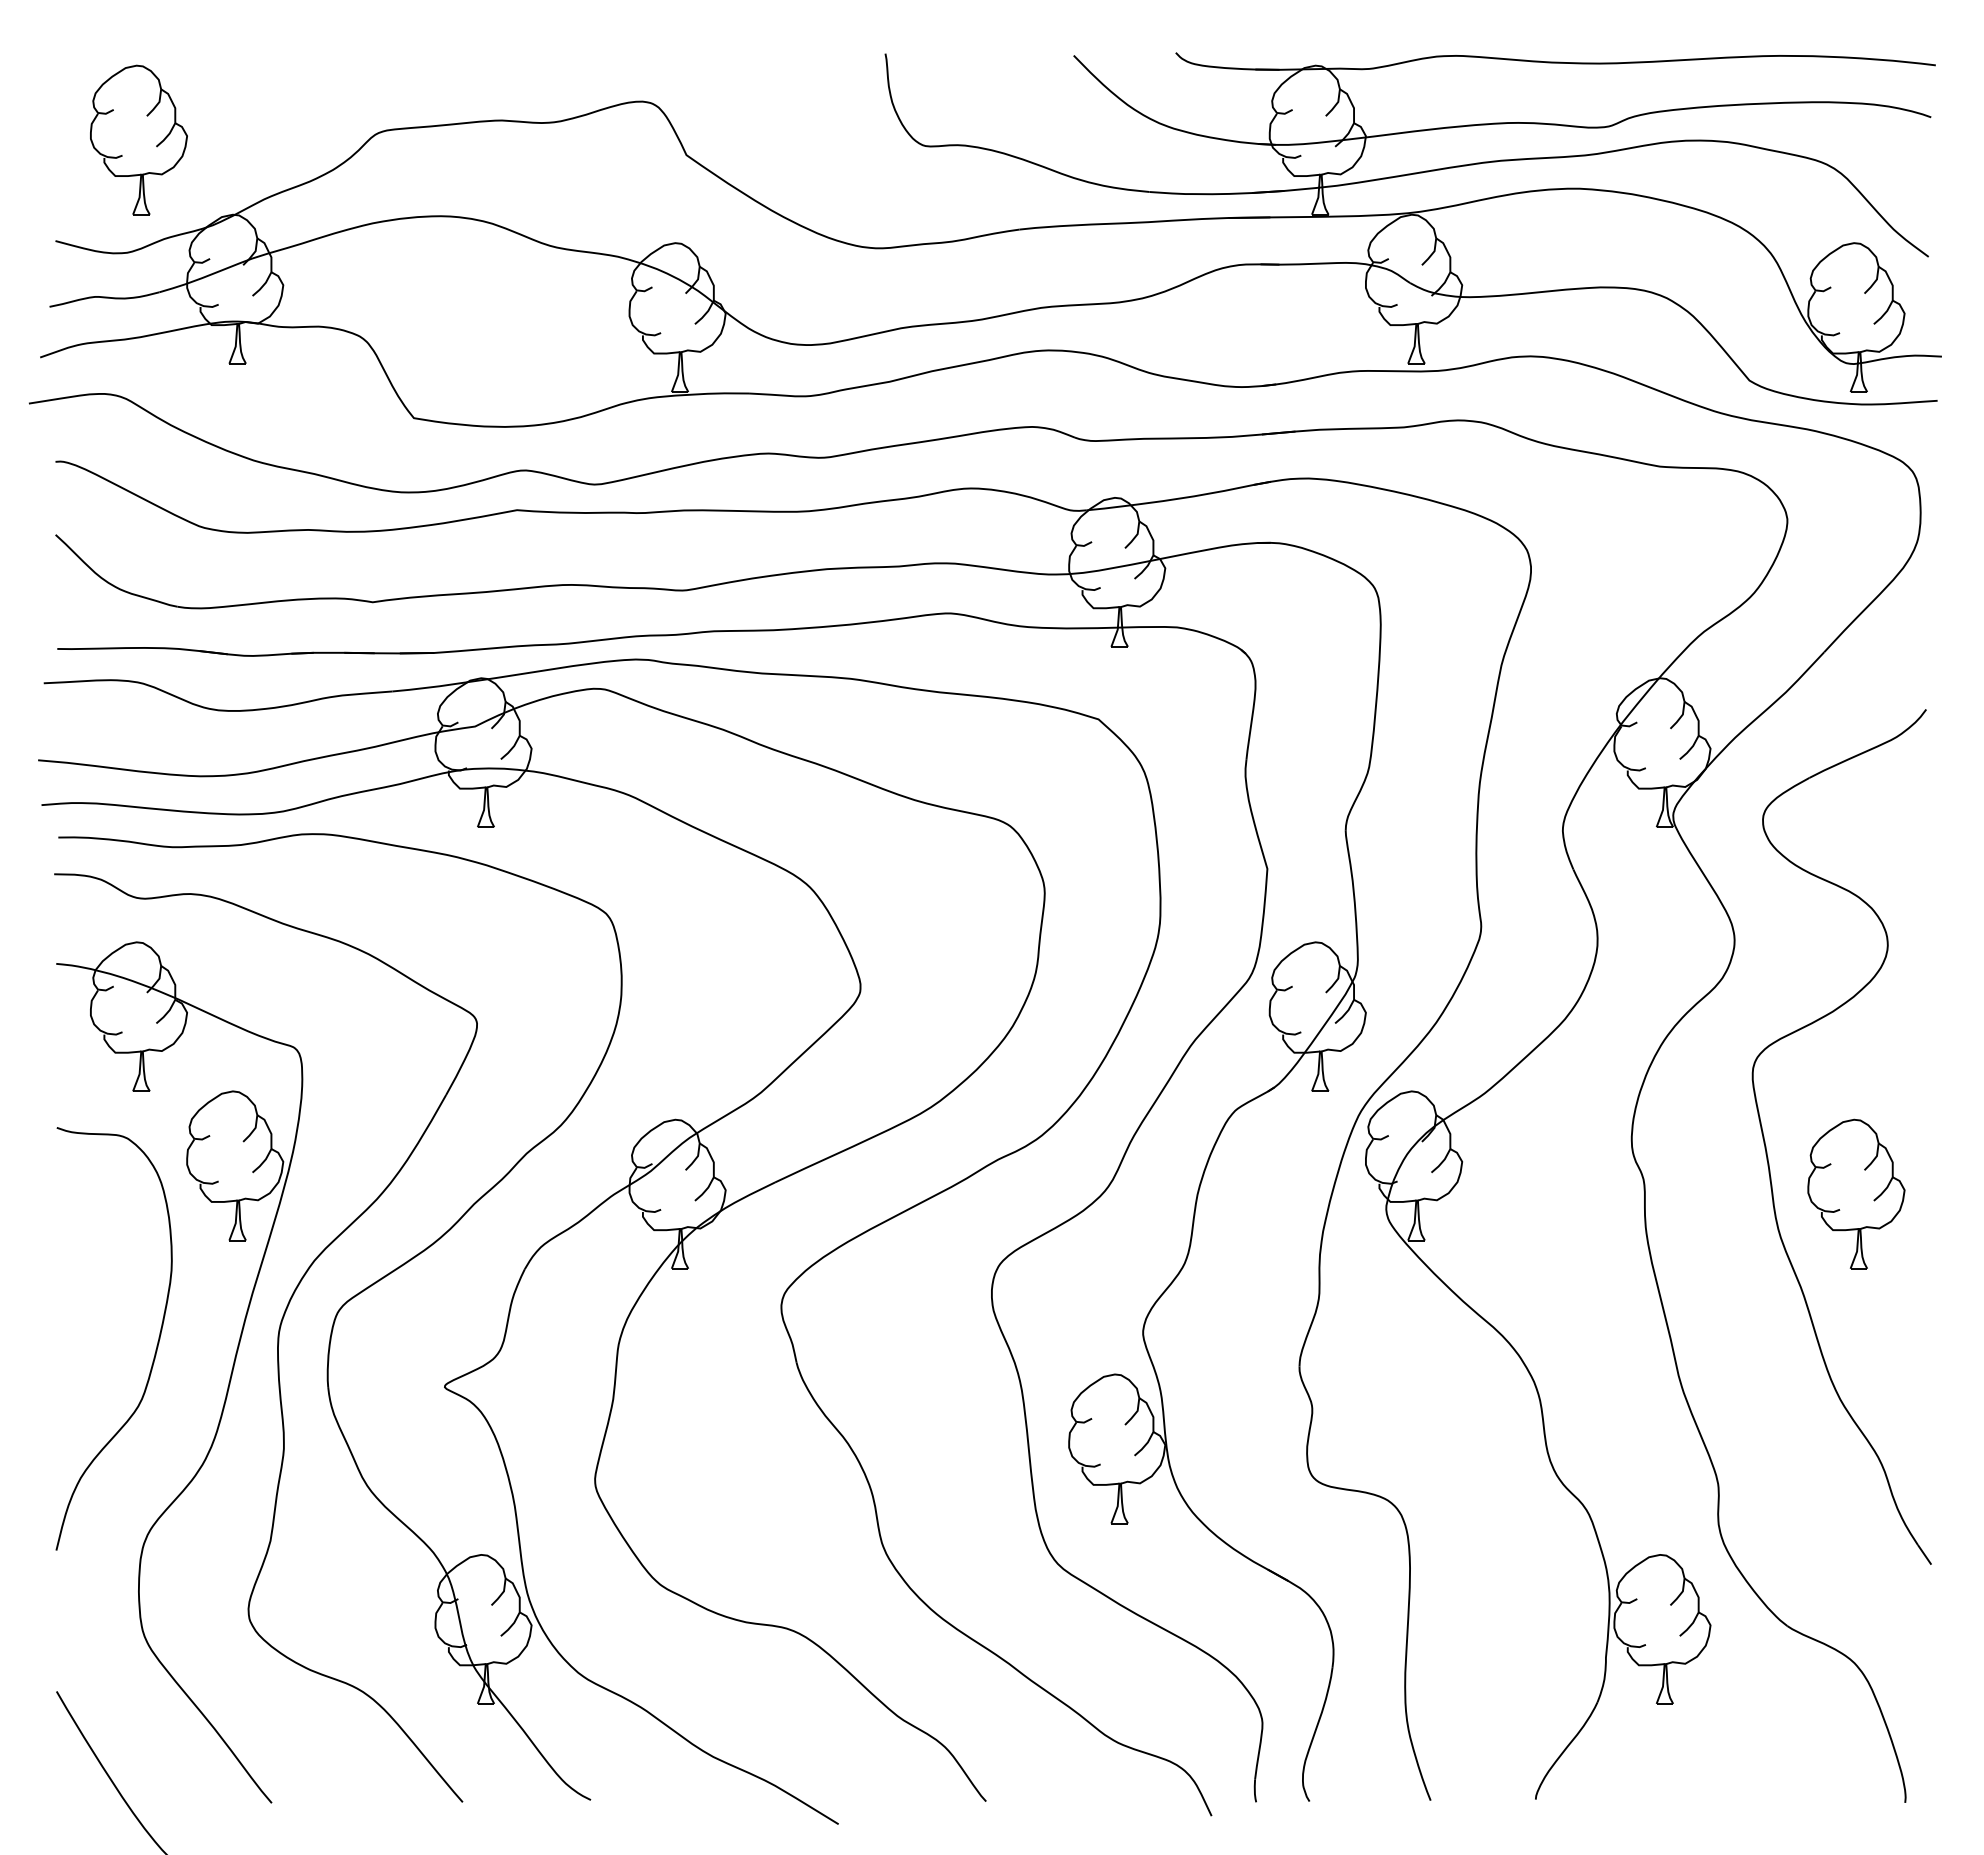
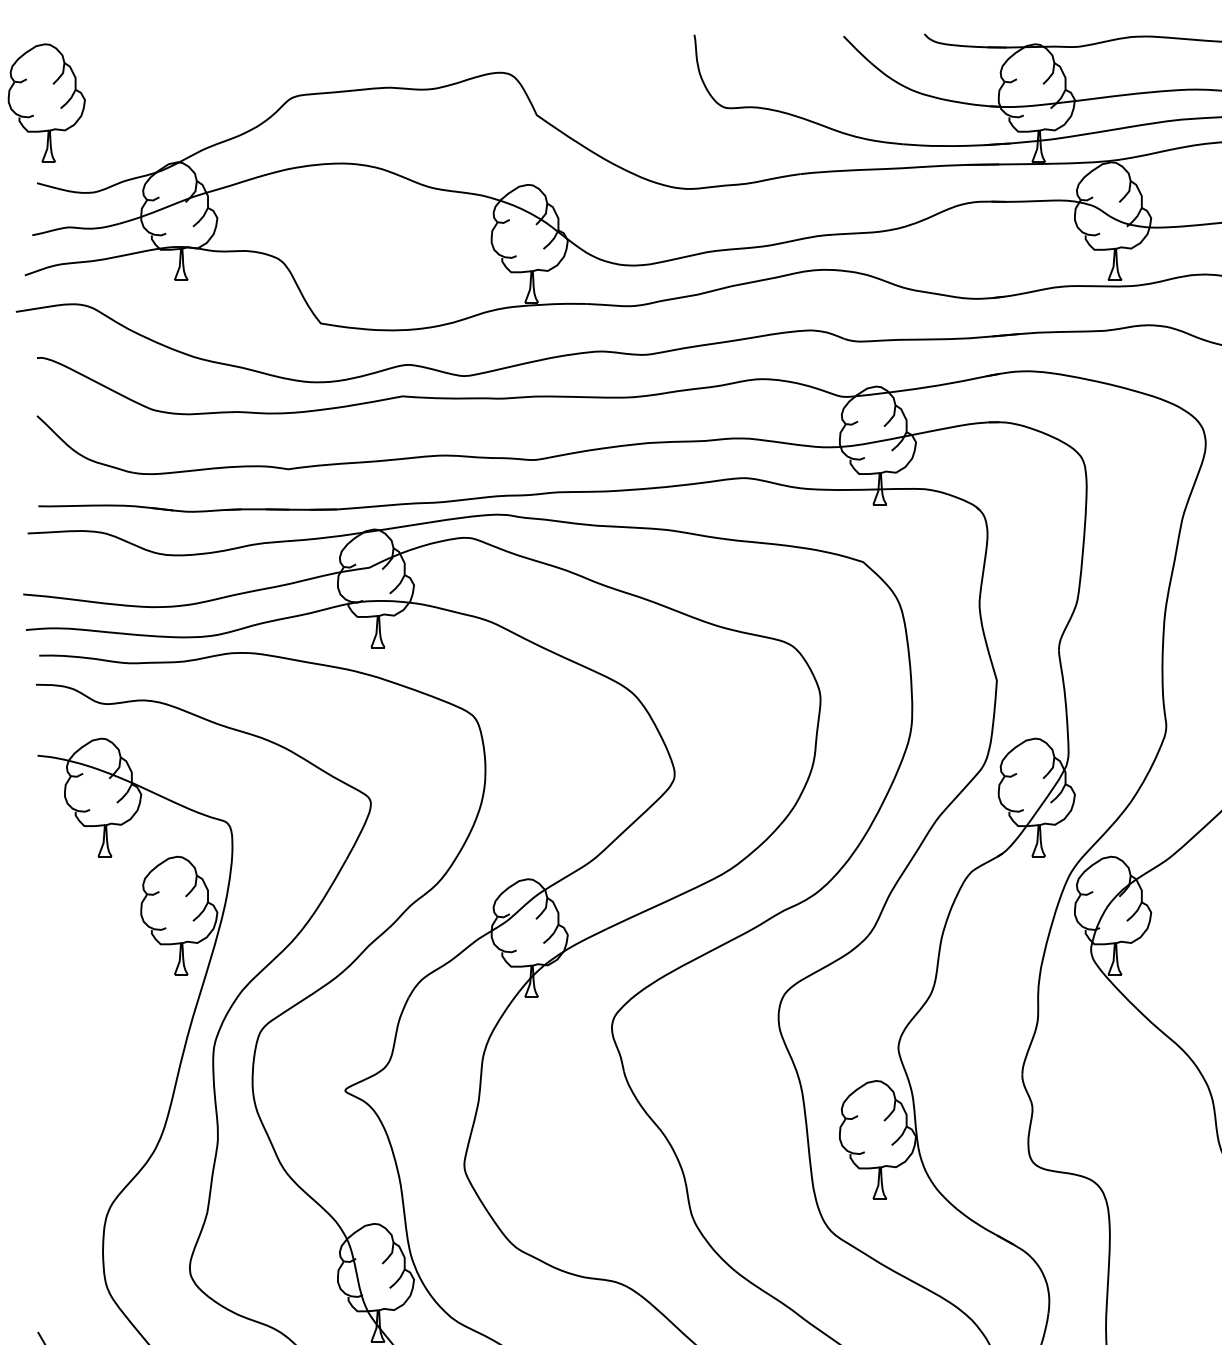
part: (138, 139) -> (46, 102), moved
curve: (155, 1349) -> (116, 1061), removed

